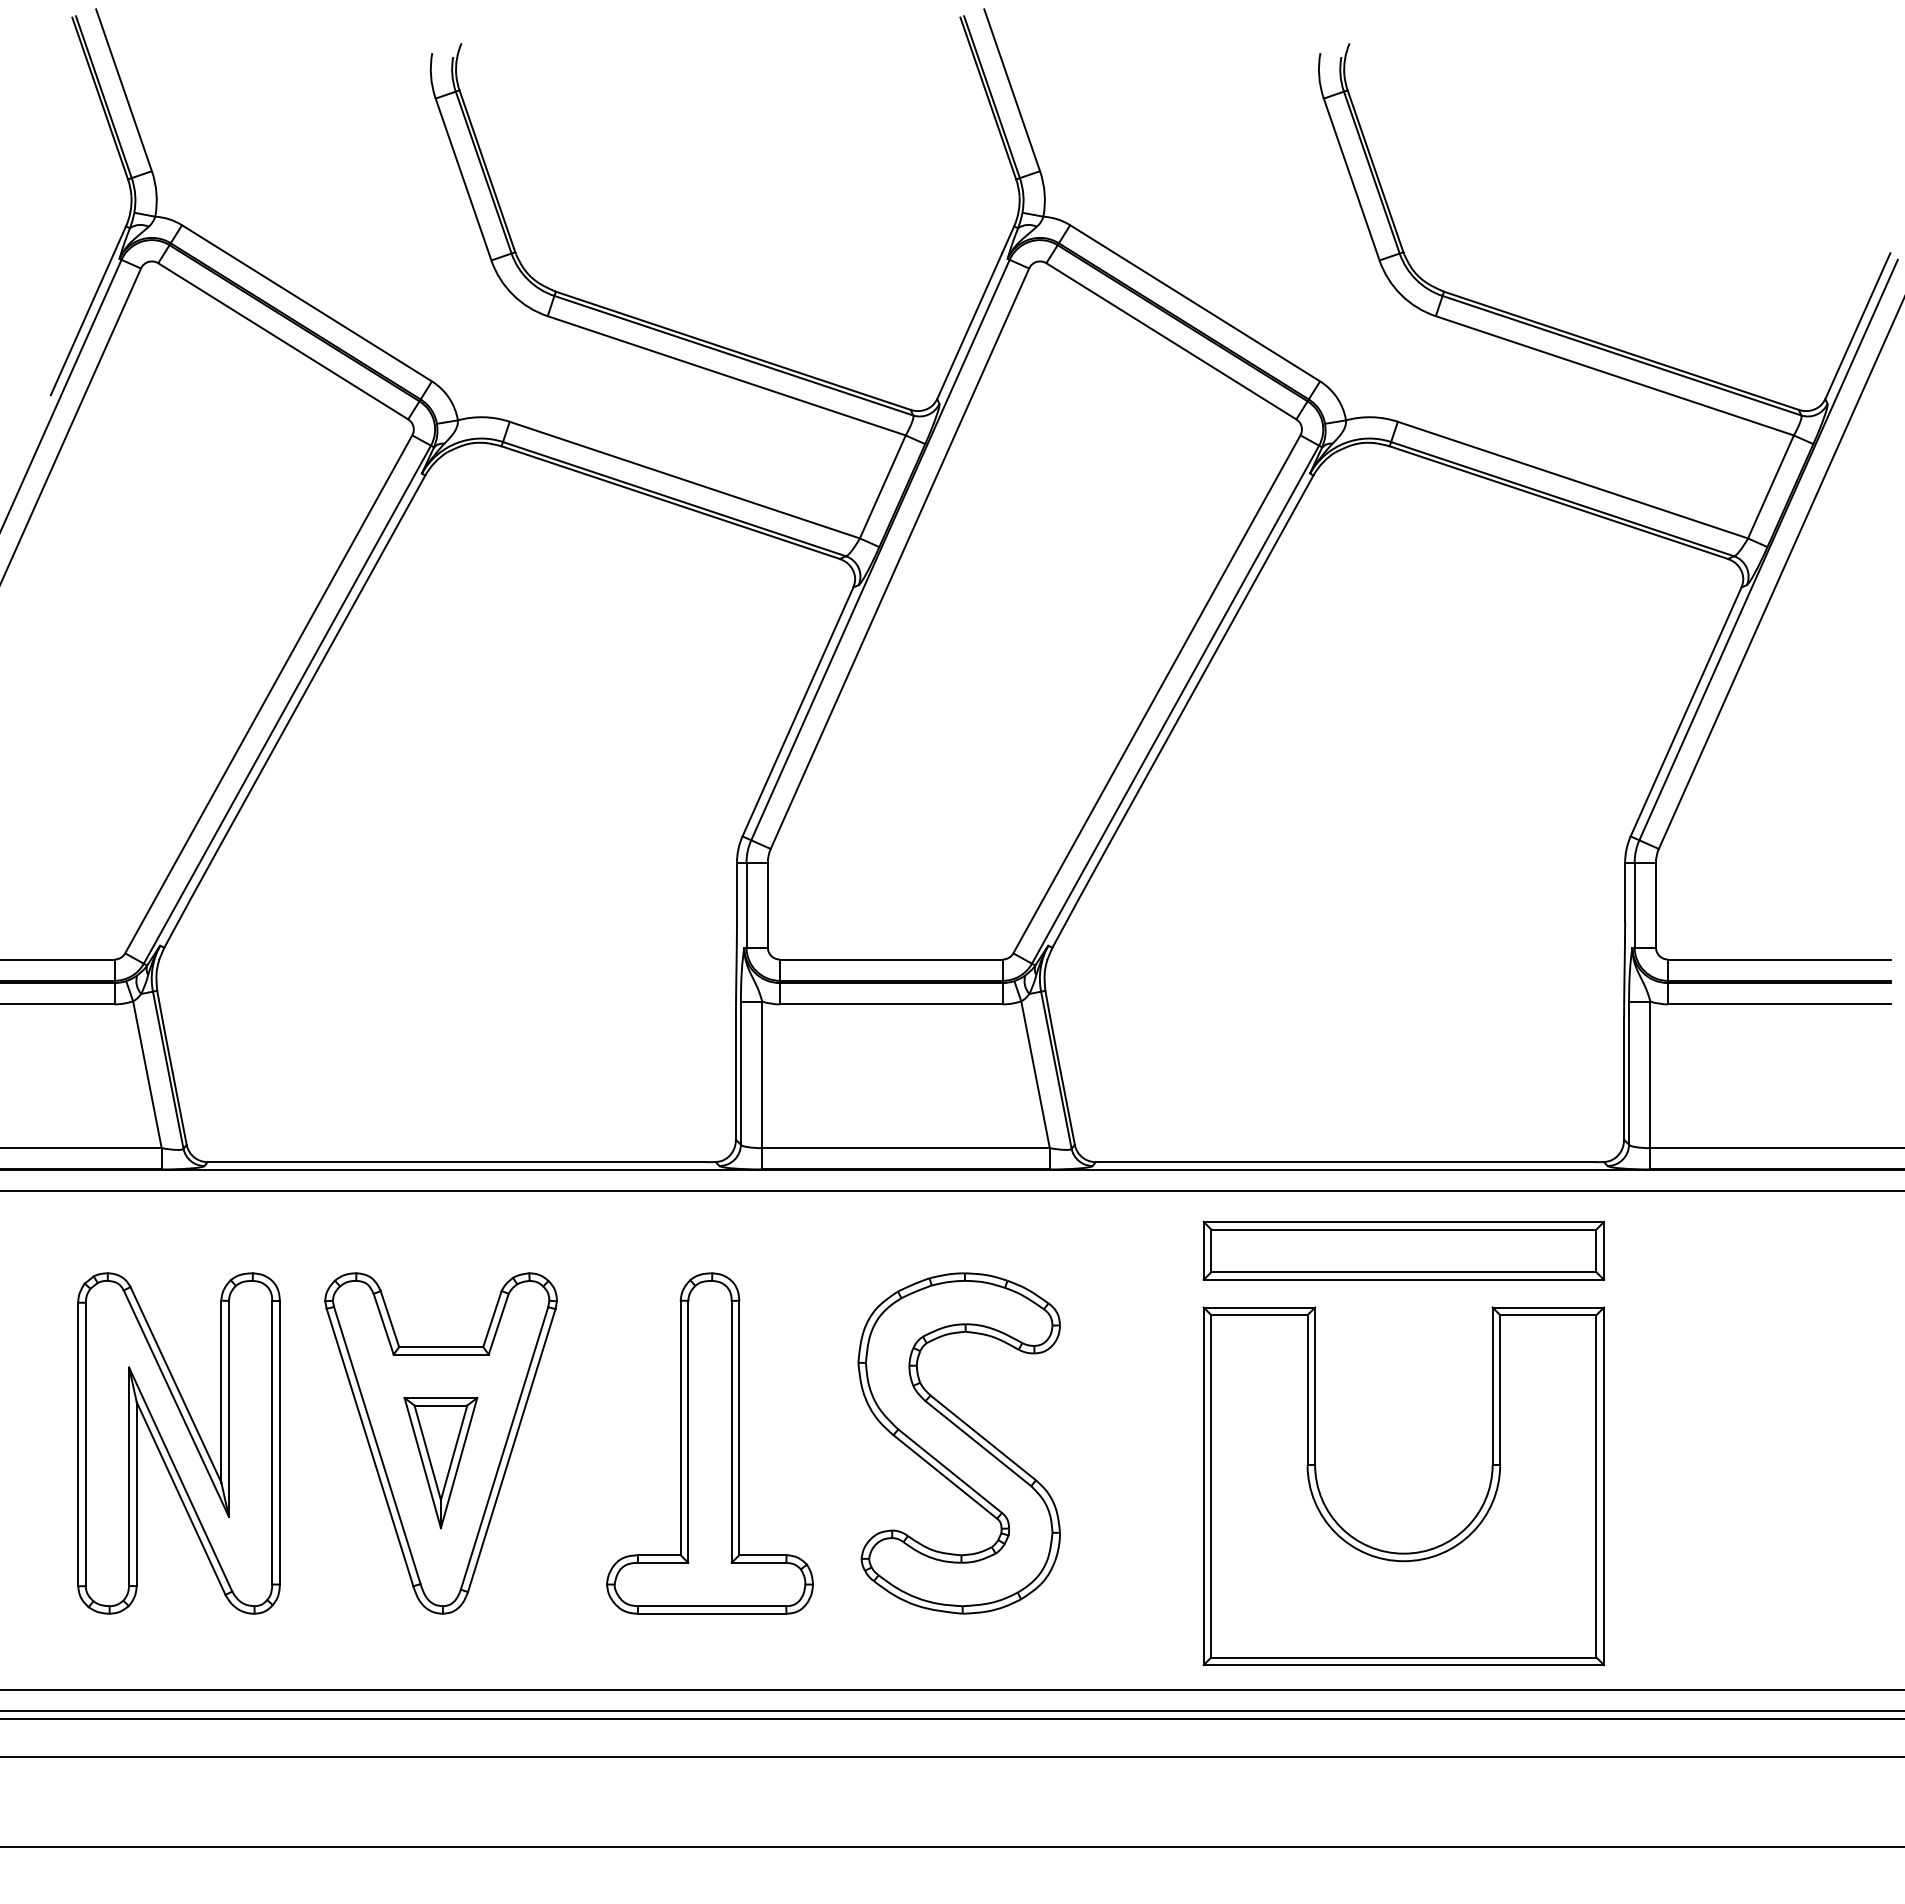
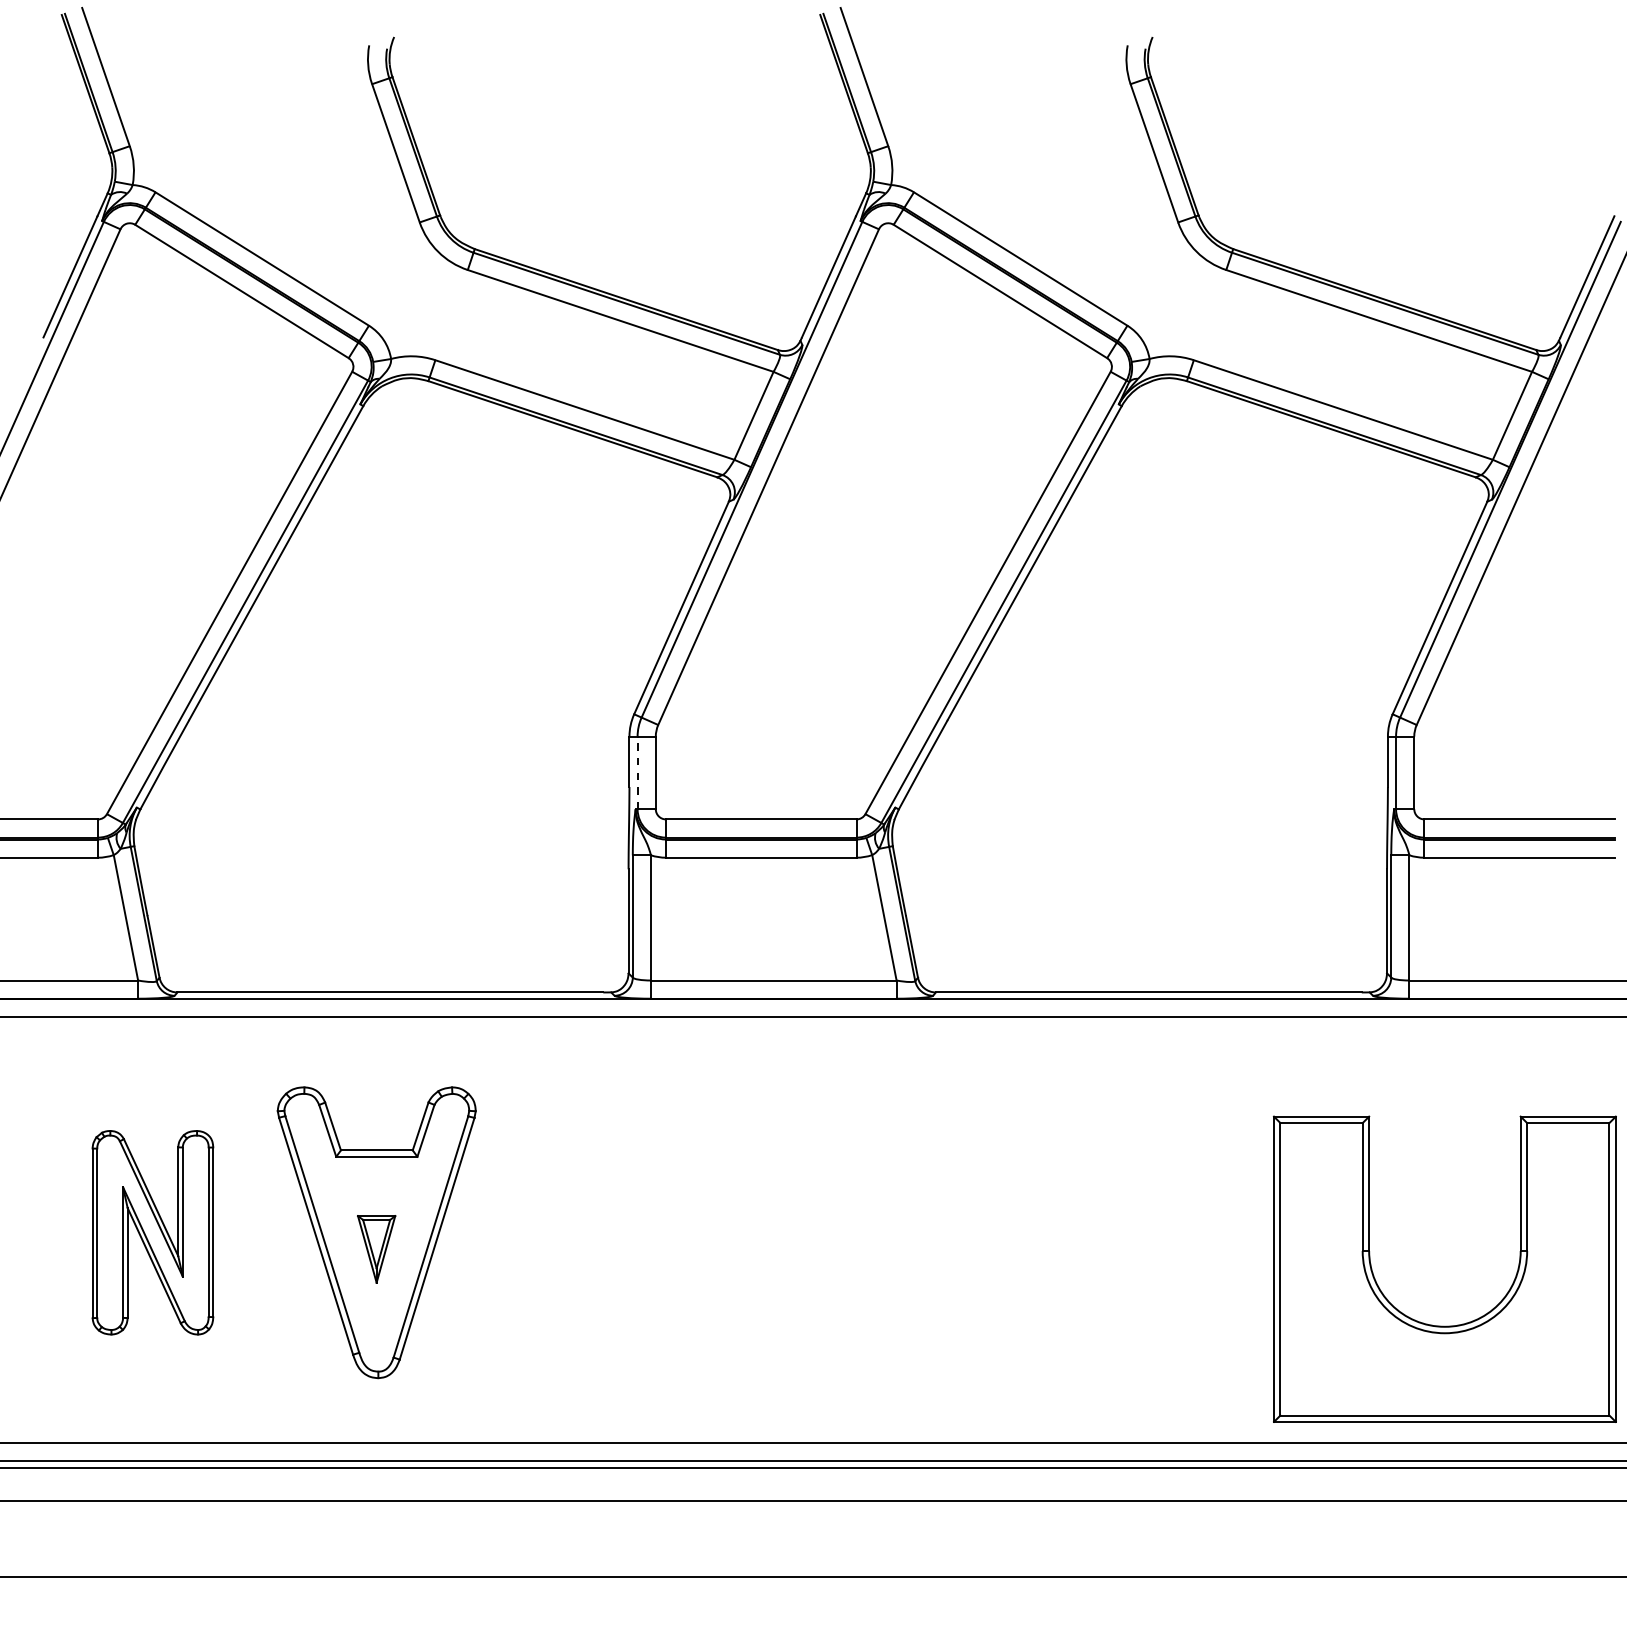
line: (746, 905) -> (637, 773), solid -> dashed
part: (1403, 1250) -> (1198, 1067), removed
part: (178, 1443) -> (152, 1232), size x0.7
part: (709, 1443) -> (605, 1232), removed
part: (958, 1443) -> (818, 1232), removed
part: (440, 1462) -> (376, 1248), size x0.6
part: (1403, 1552) -> (1444, 1325), moved

